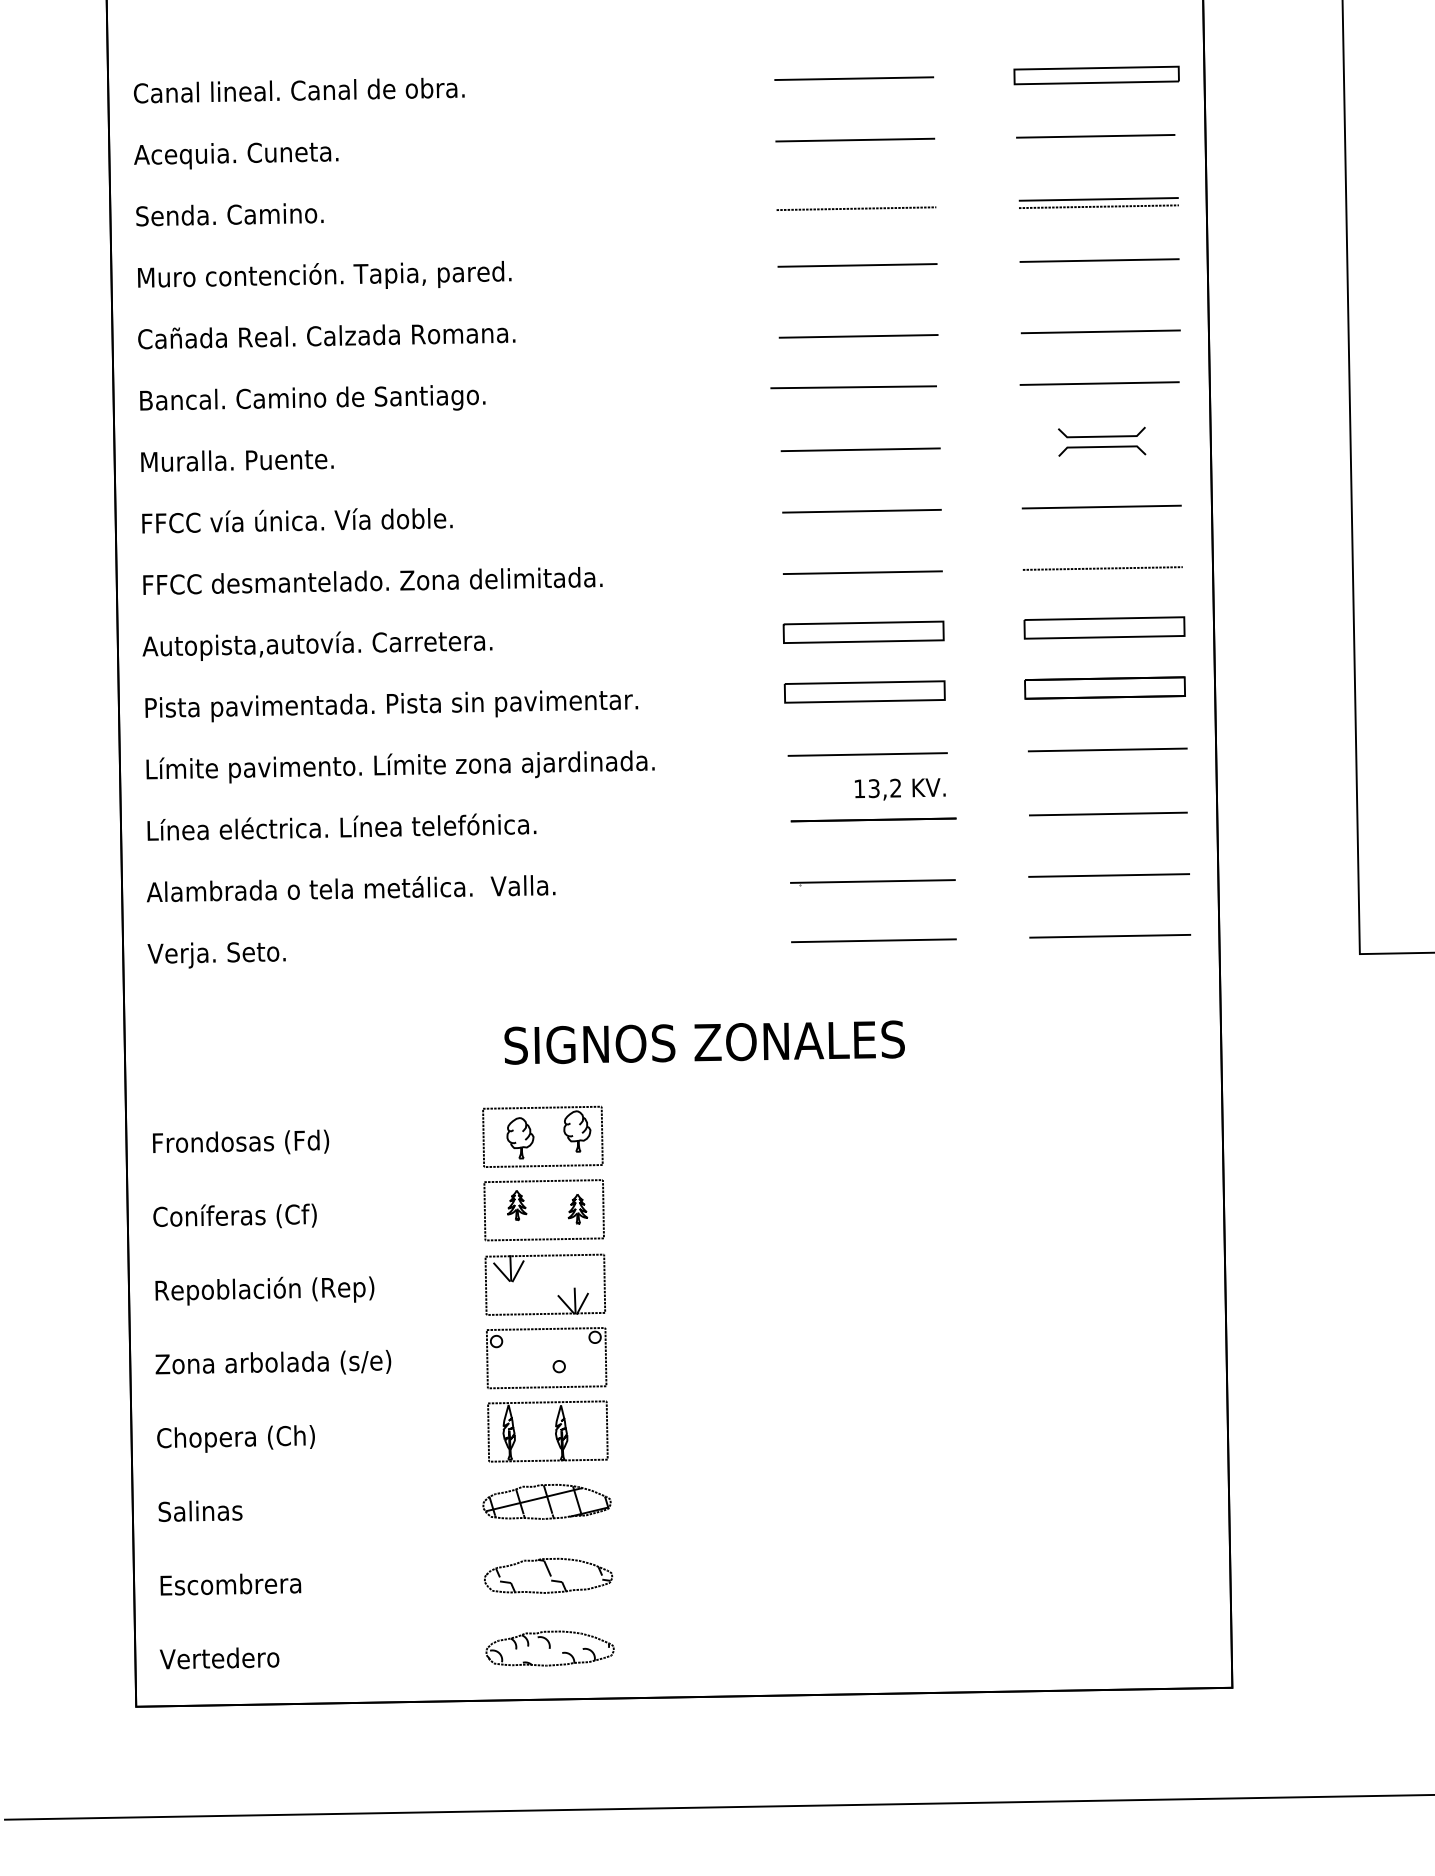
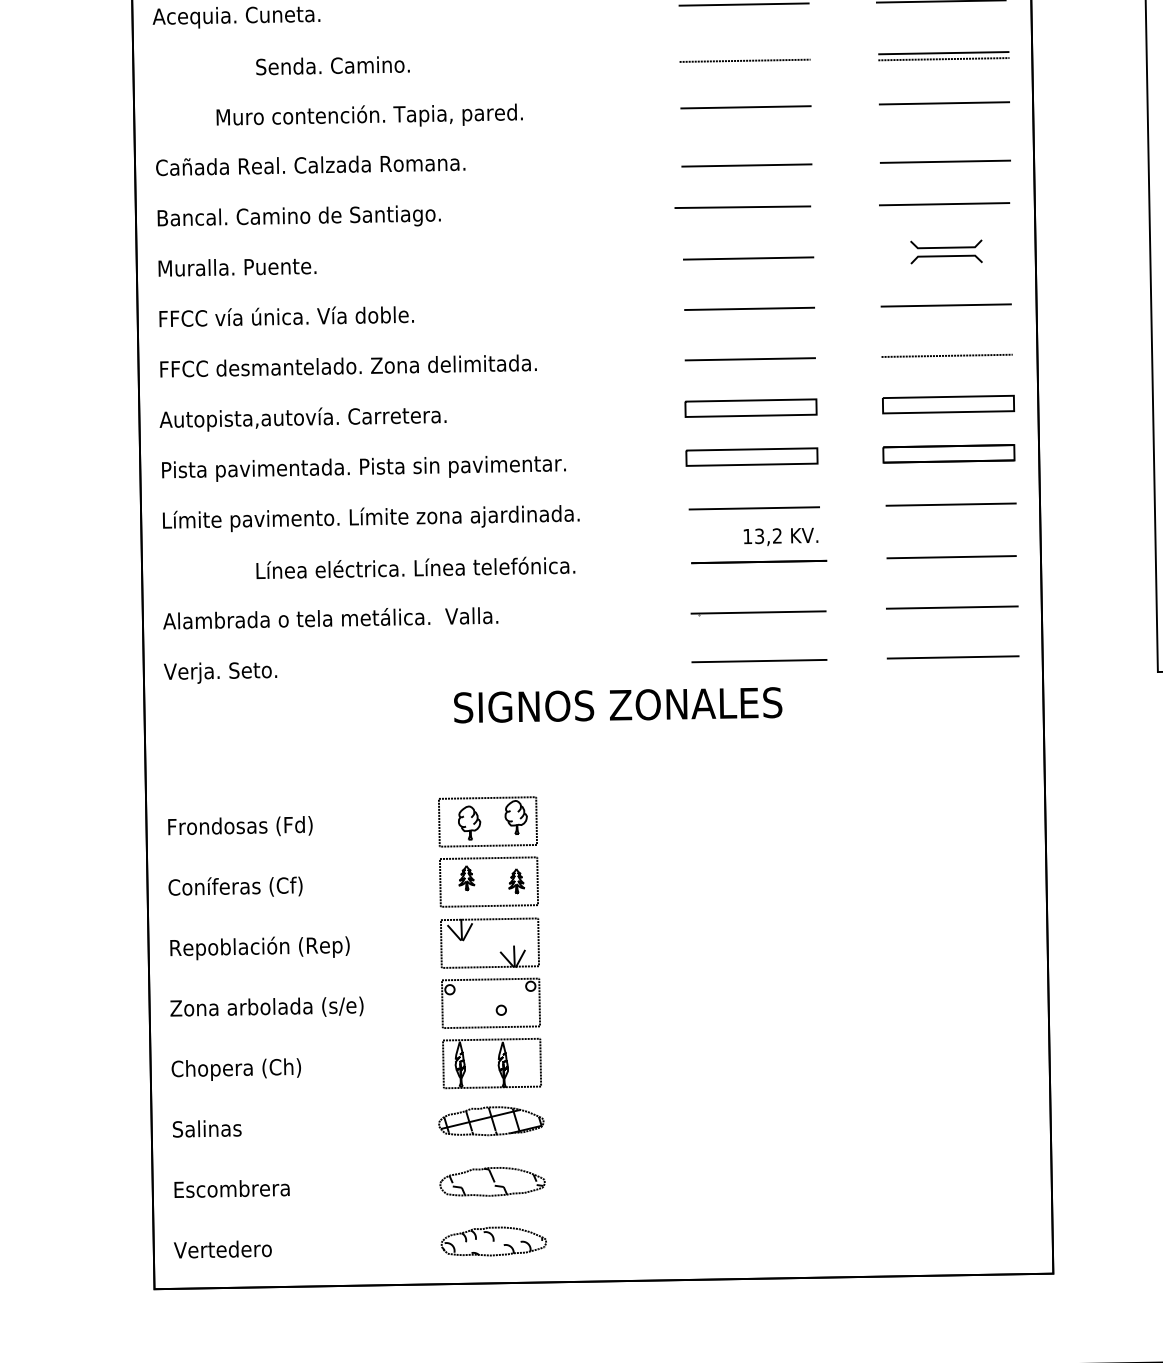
text: (229, 214) -> (332, 65), moved
text: (324, 274) -> (369, 114), moved
text: (341, 826) -> (415, 567), moved
text: (704, 1042) -> (618, 705), moved

